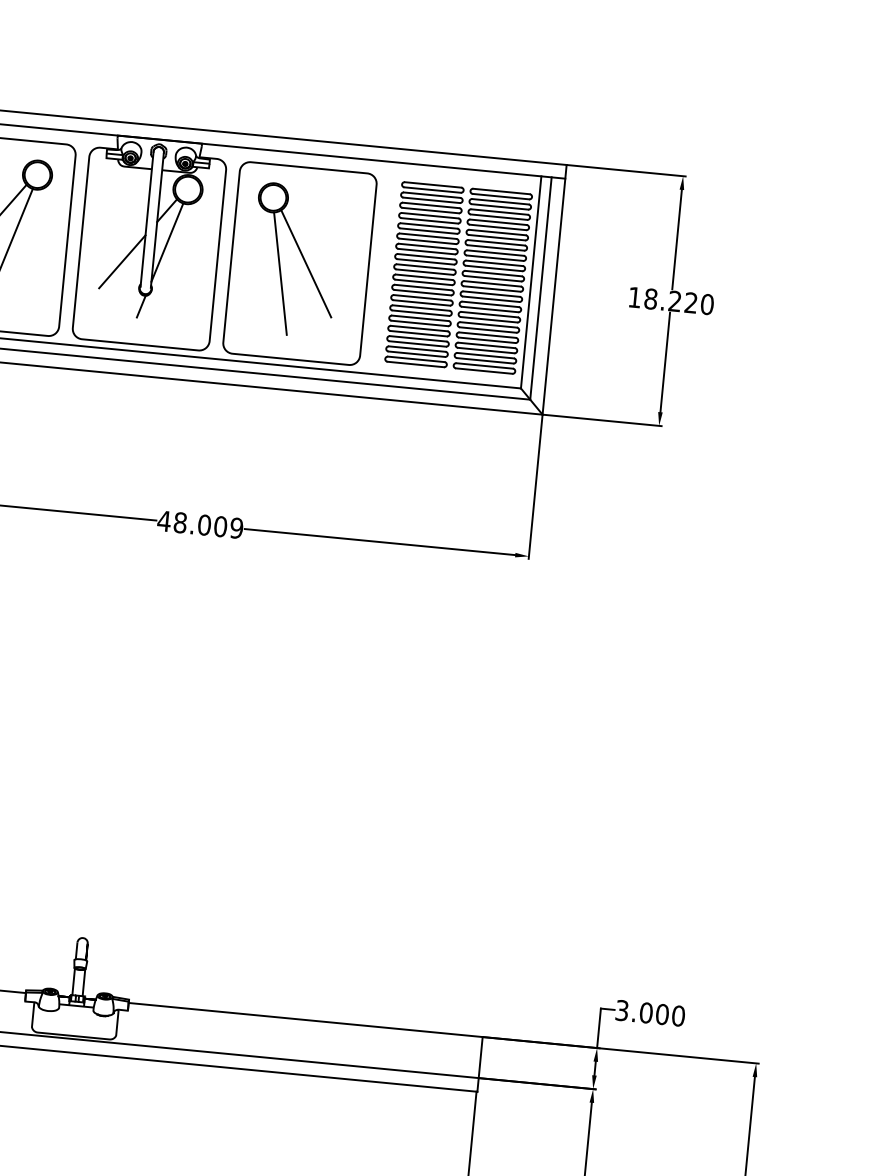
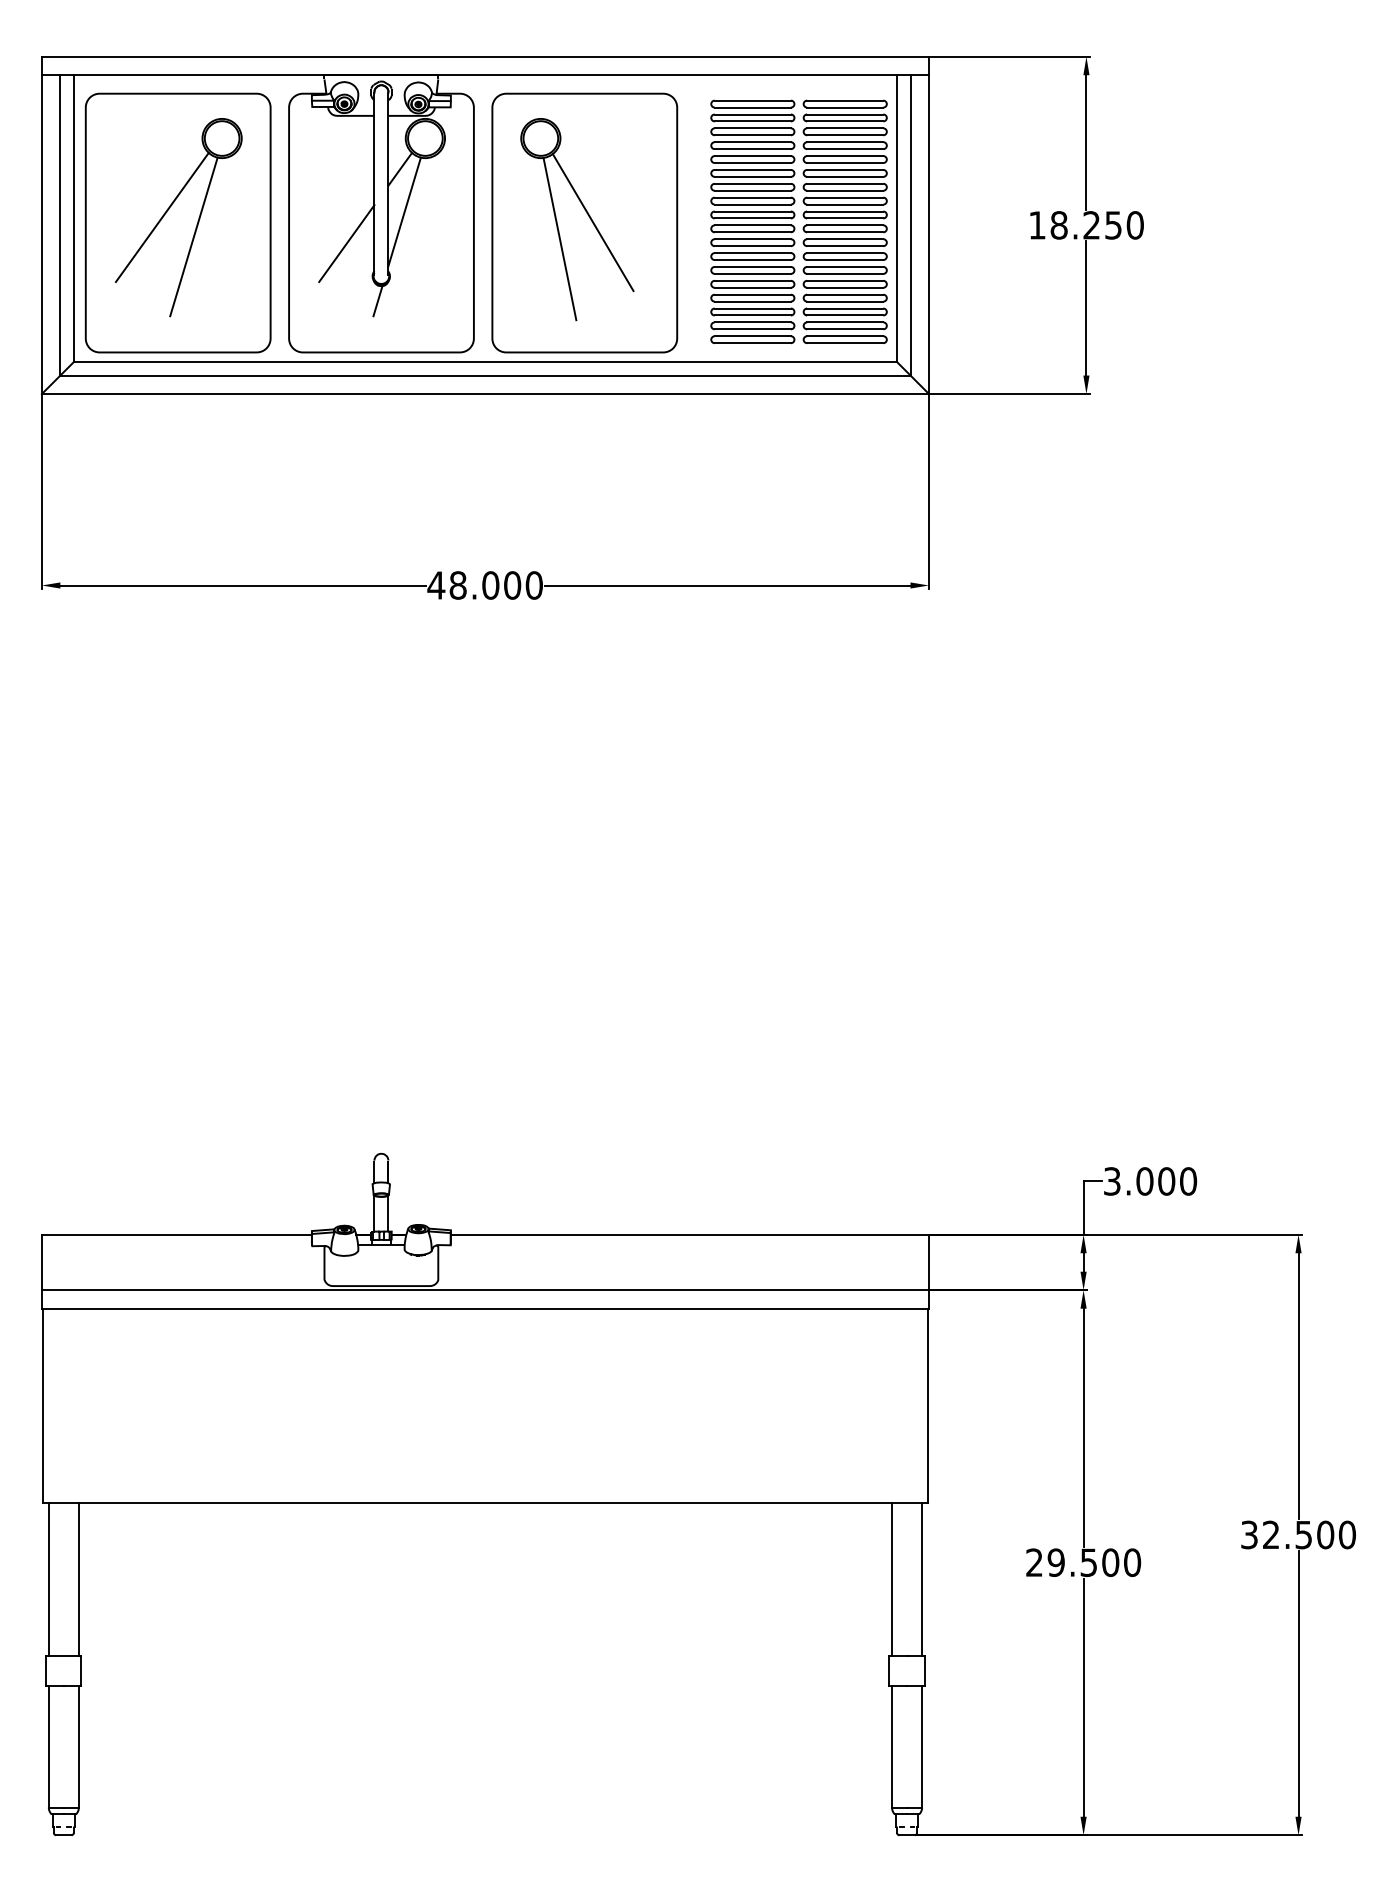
text: (691, 303) -> (1113, 225), 18.220 -> 18.250
text: (236, 528) -> (533, 585), 48.009 -> 48.000

